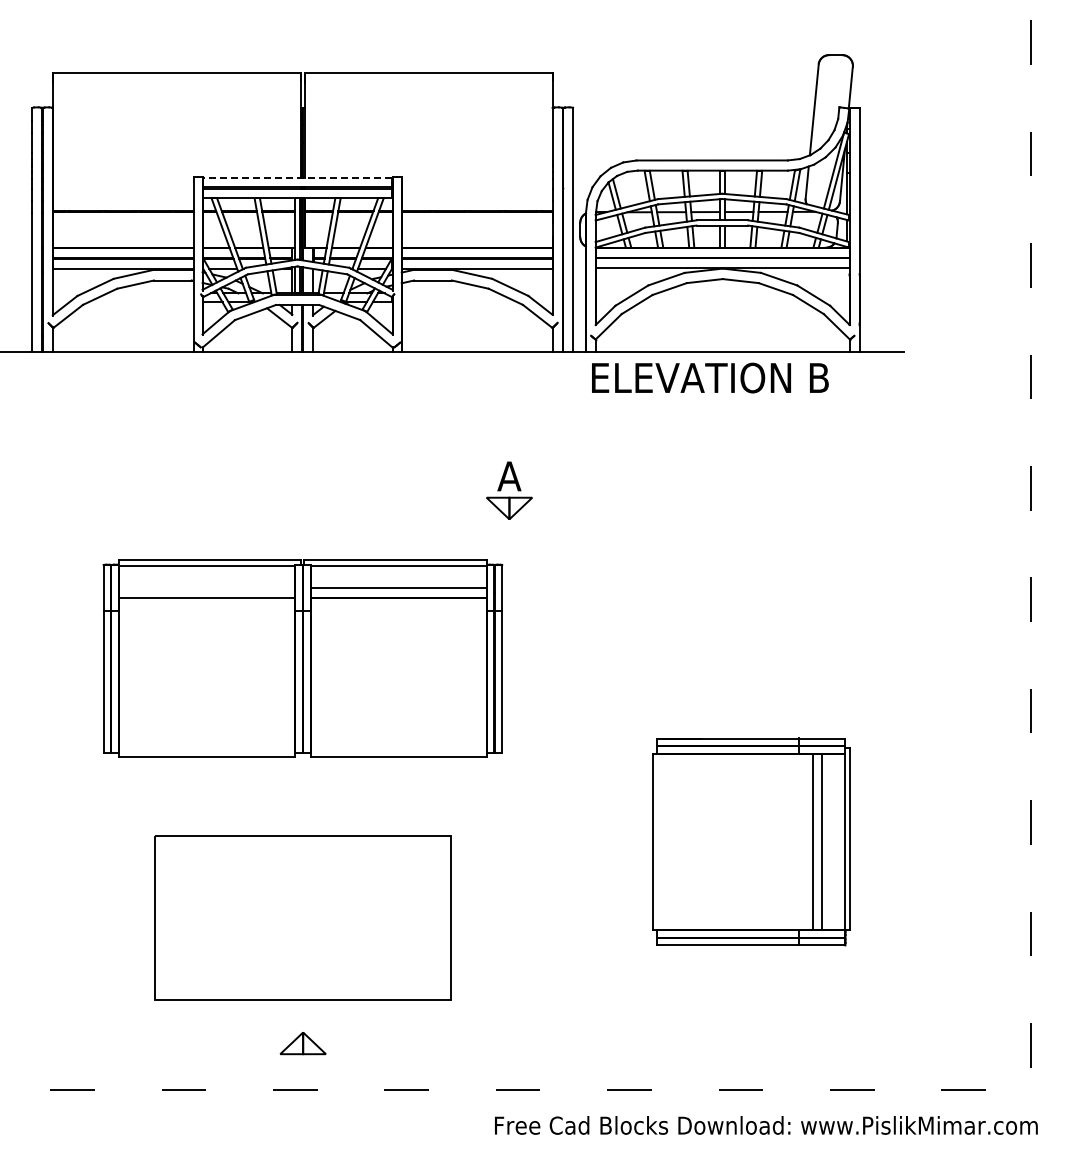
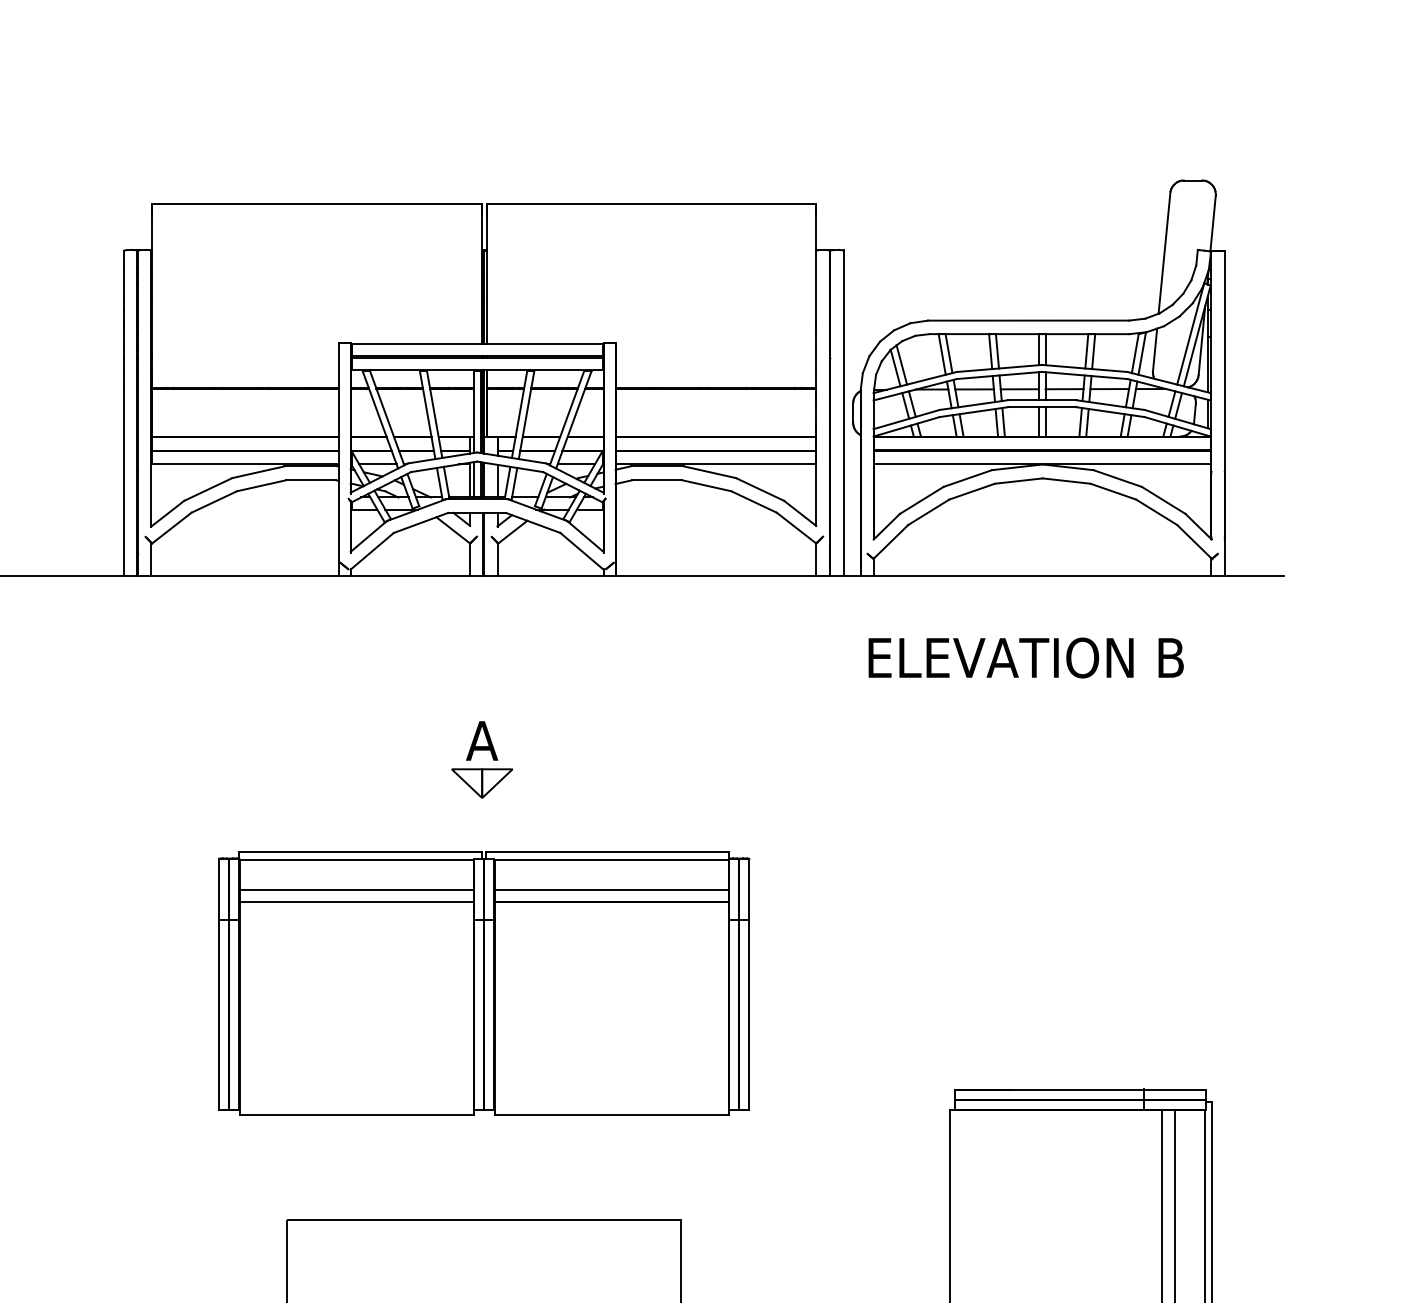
line: (297, 178) -> (476, 344), dashed -> solid
text: (710, 377) -> (1026, 657), moved
part: (509, 490) -> (482, 759), moved
line: (206, 588) -> (355, 890), added

